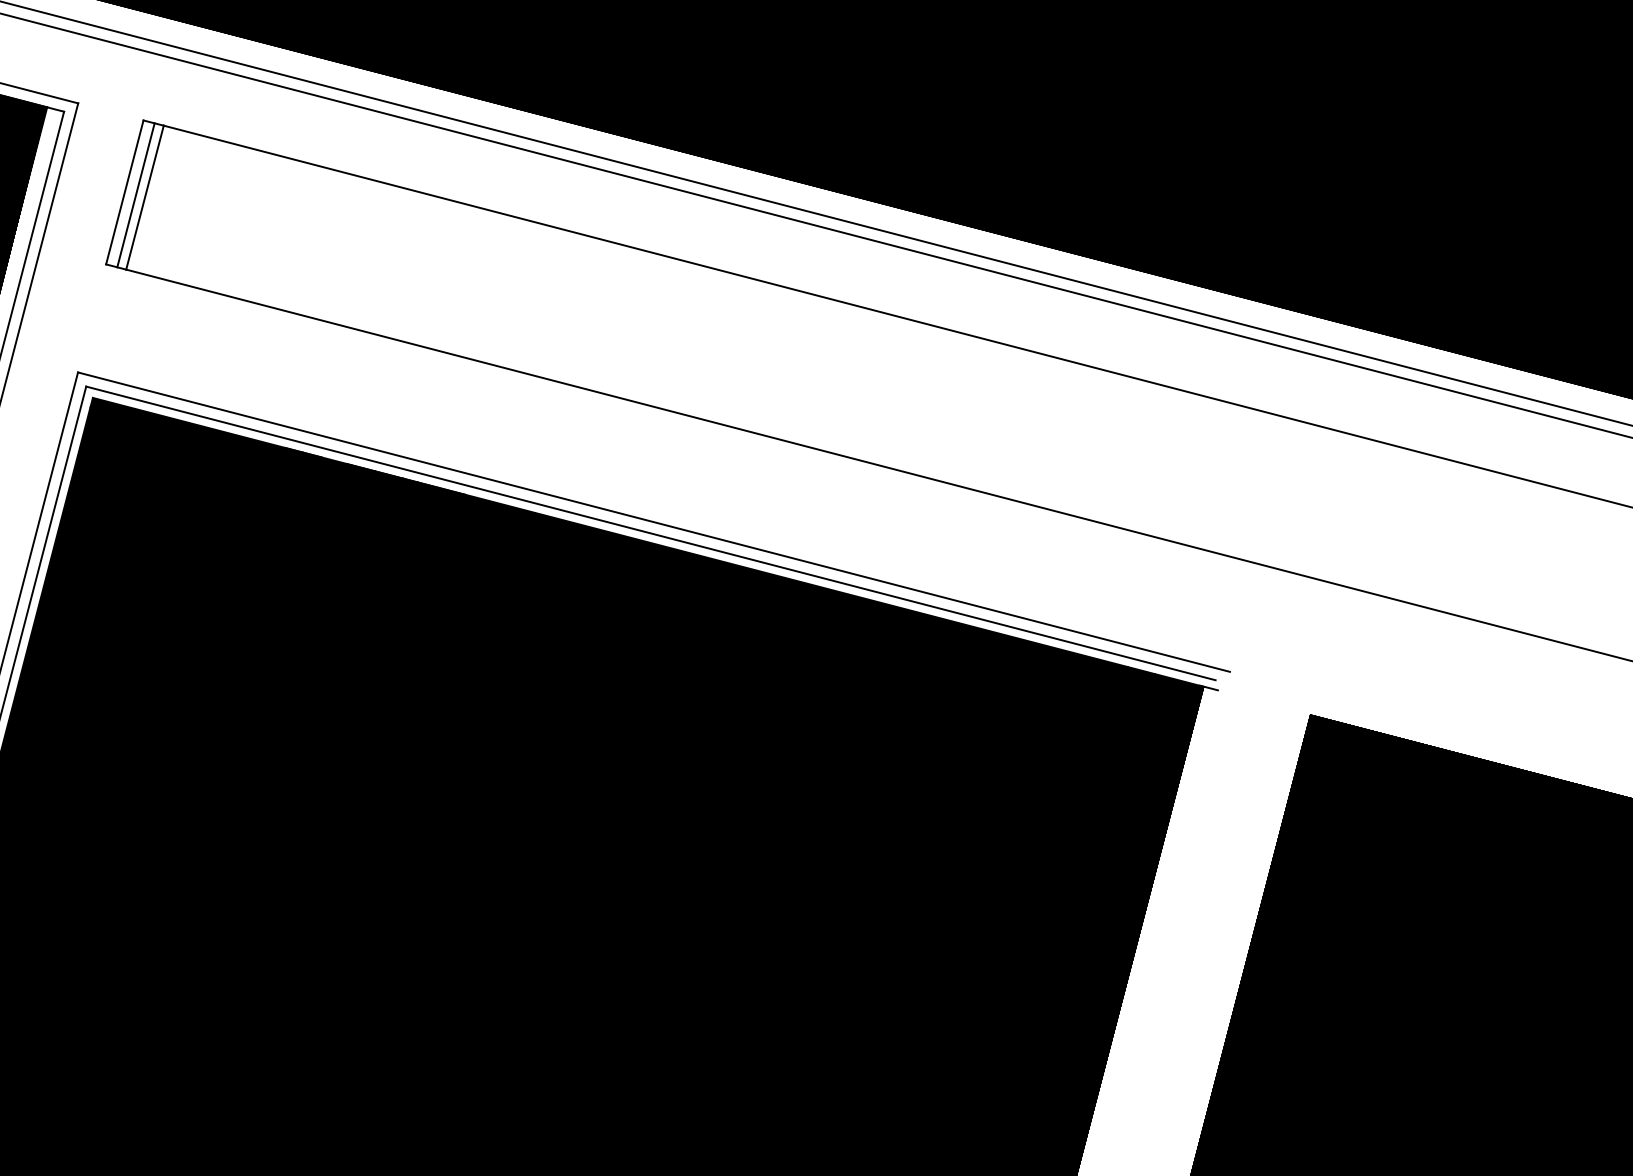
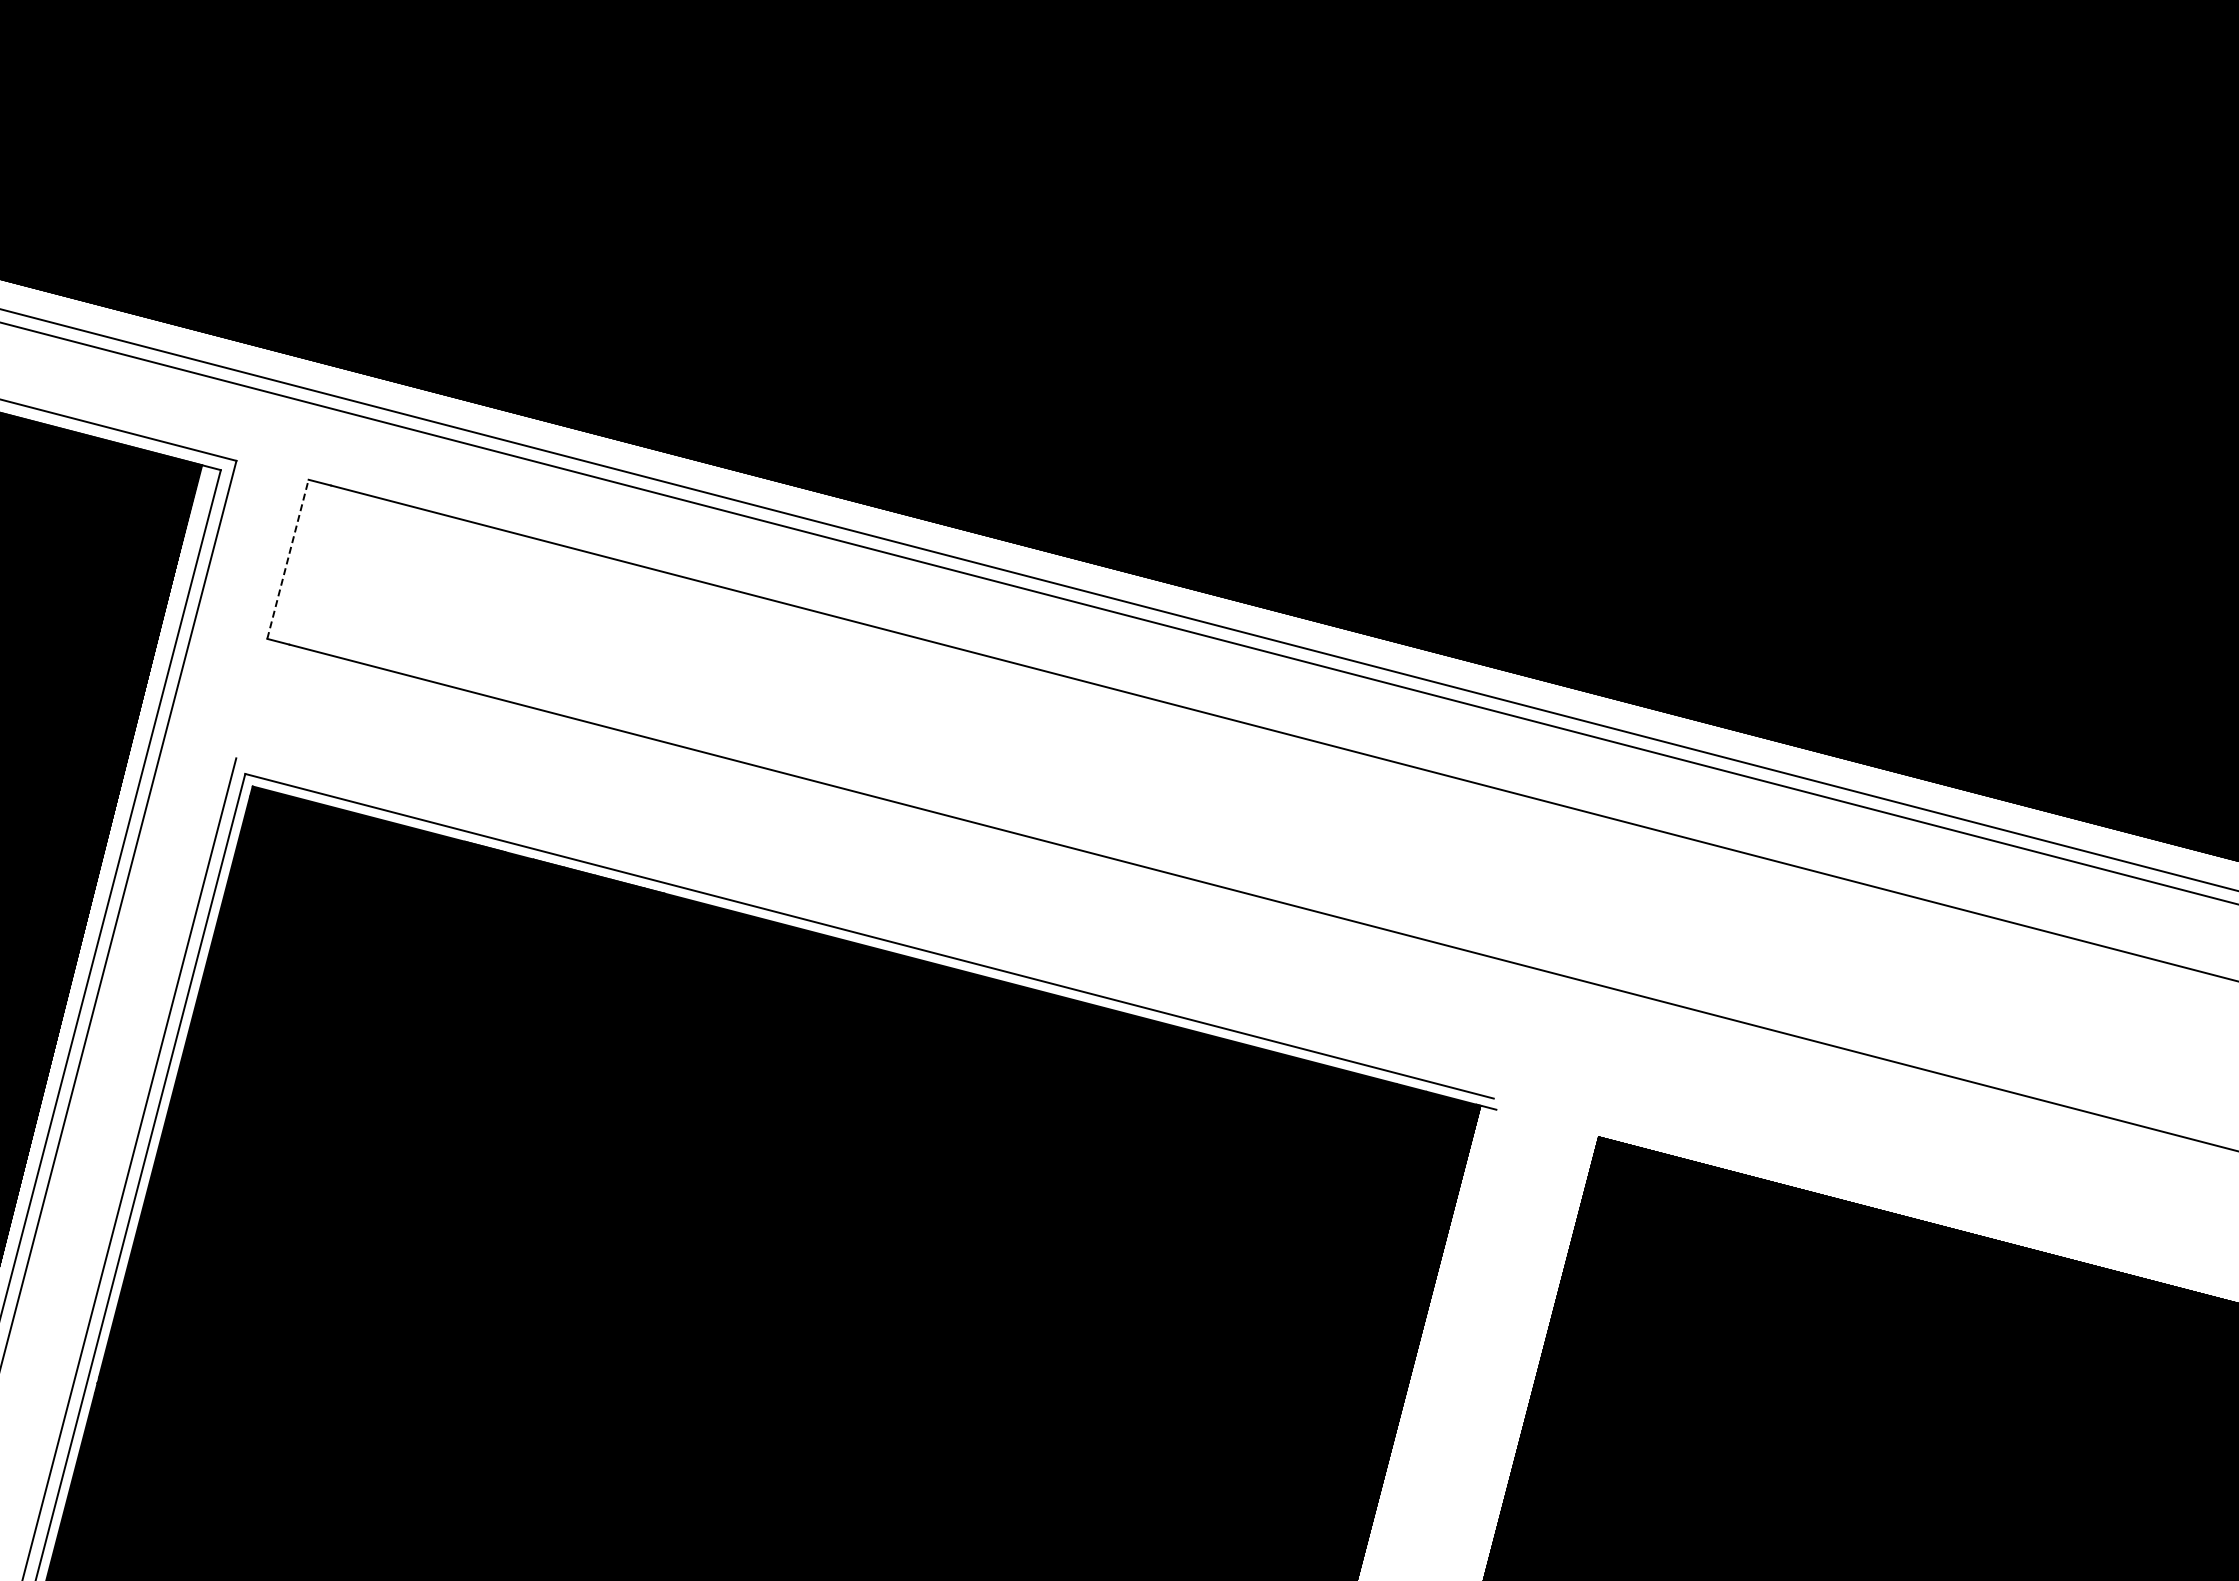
line: (125, 191) -> (288, 558), solid -> dashed
line: (135, 195) -> (299, 562), removed
line: (145, 197) -> (310, 564), removed
line: (653, 521) -> (872, 923), removed

